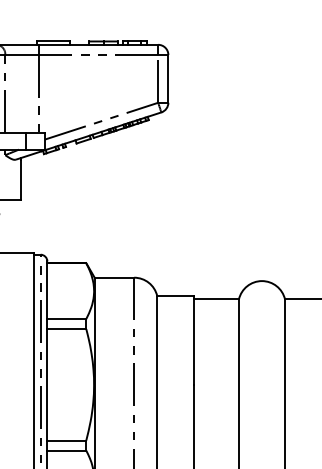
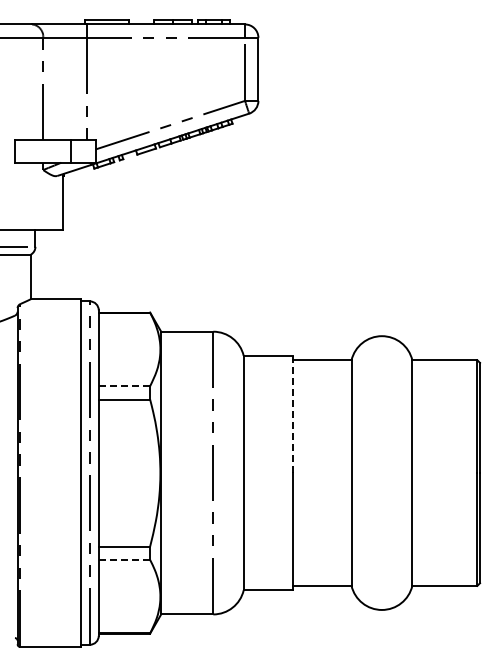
line: (66, 319) -> (124, 386), solid -> dashed
line: (194, 340) -> (292, 414), solid -> dashed
line: (66, 450) -> (124, 559), solid -> dashed

